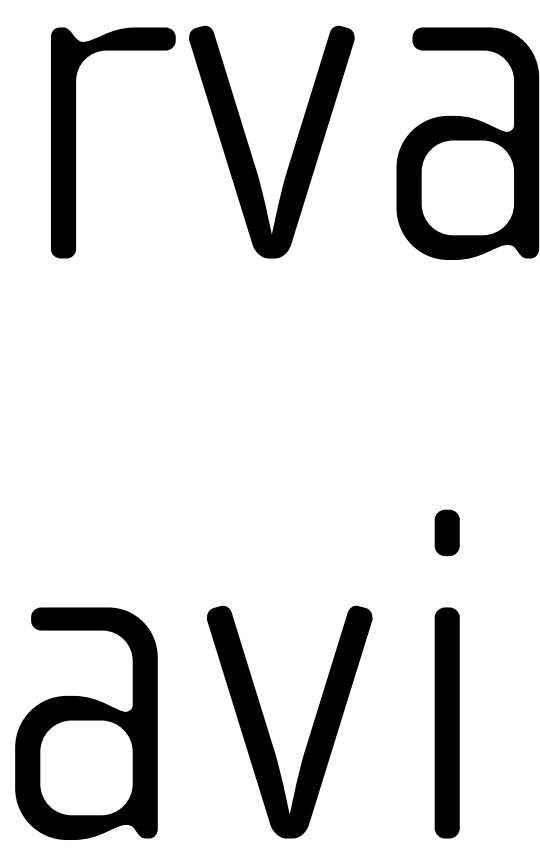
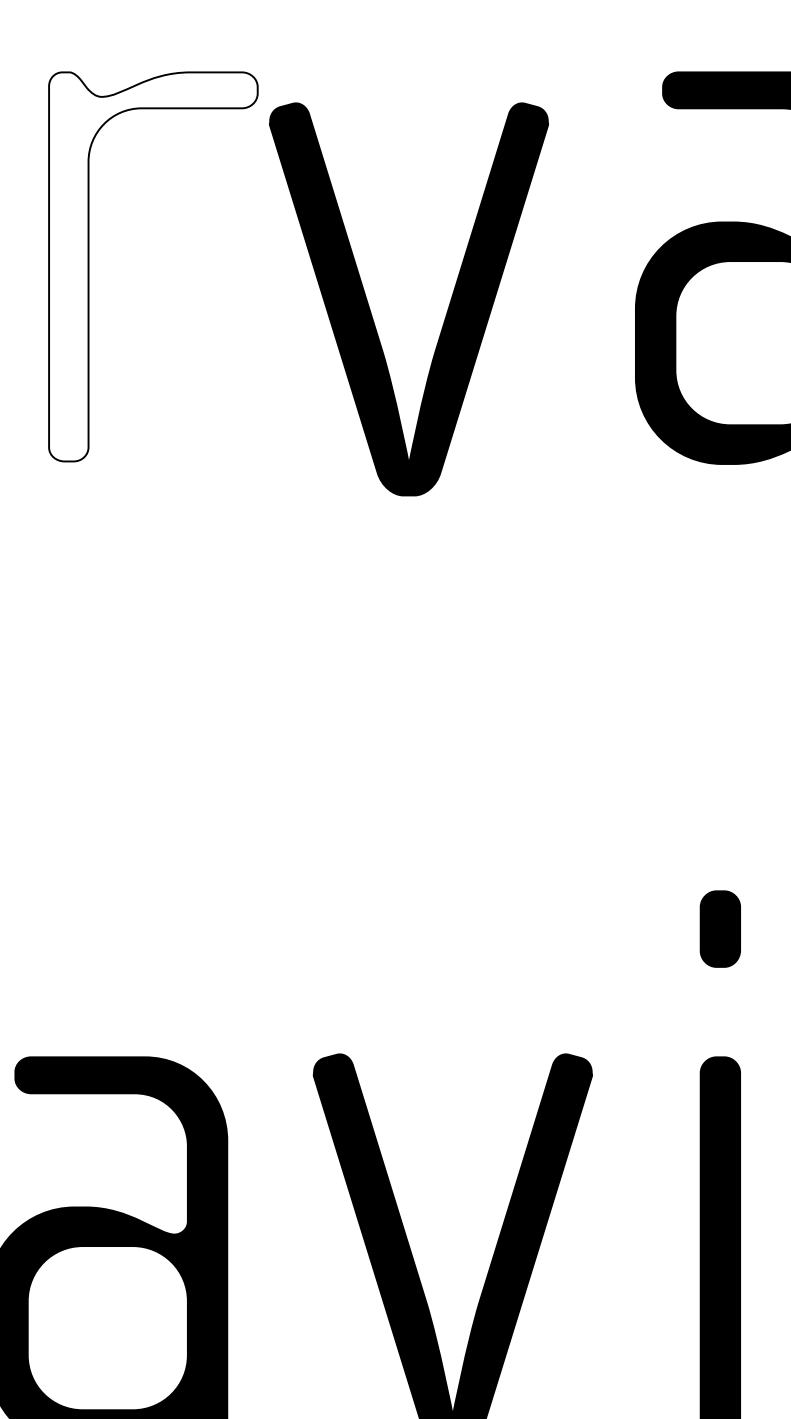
fill: (112, 142) -> (151, 266), removed
part: (249, 147) -> (371, 308), moved

